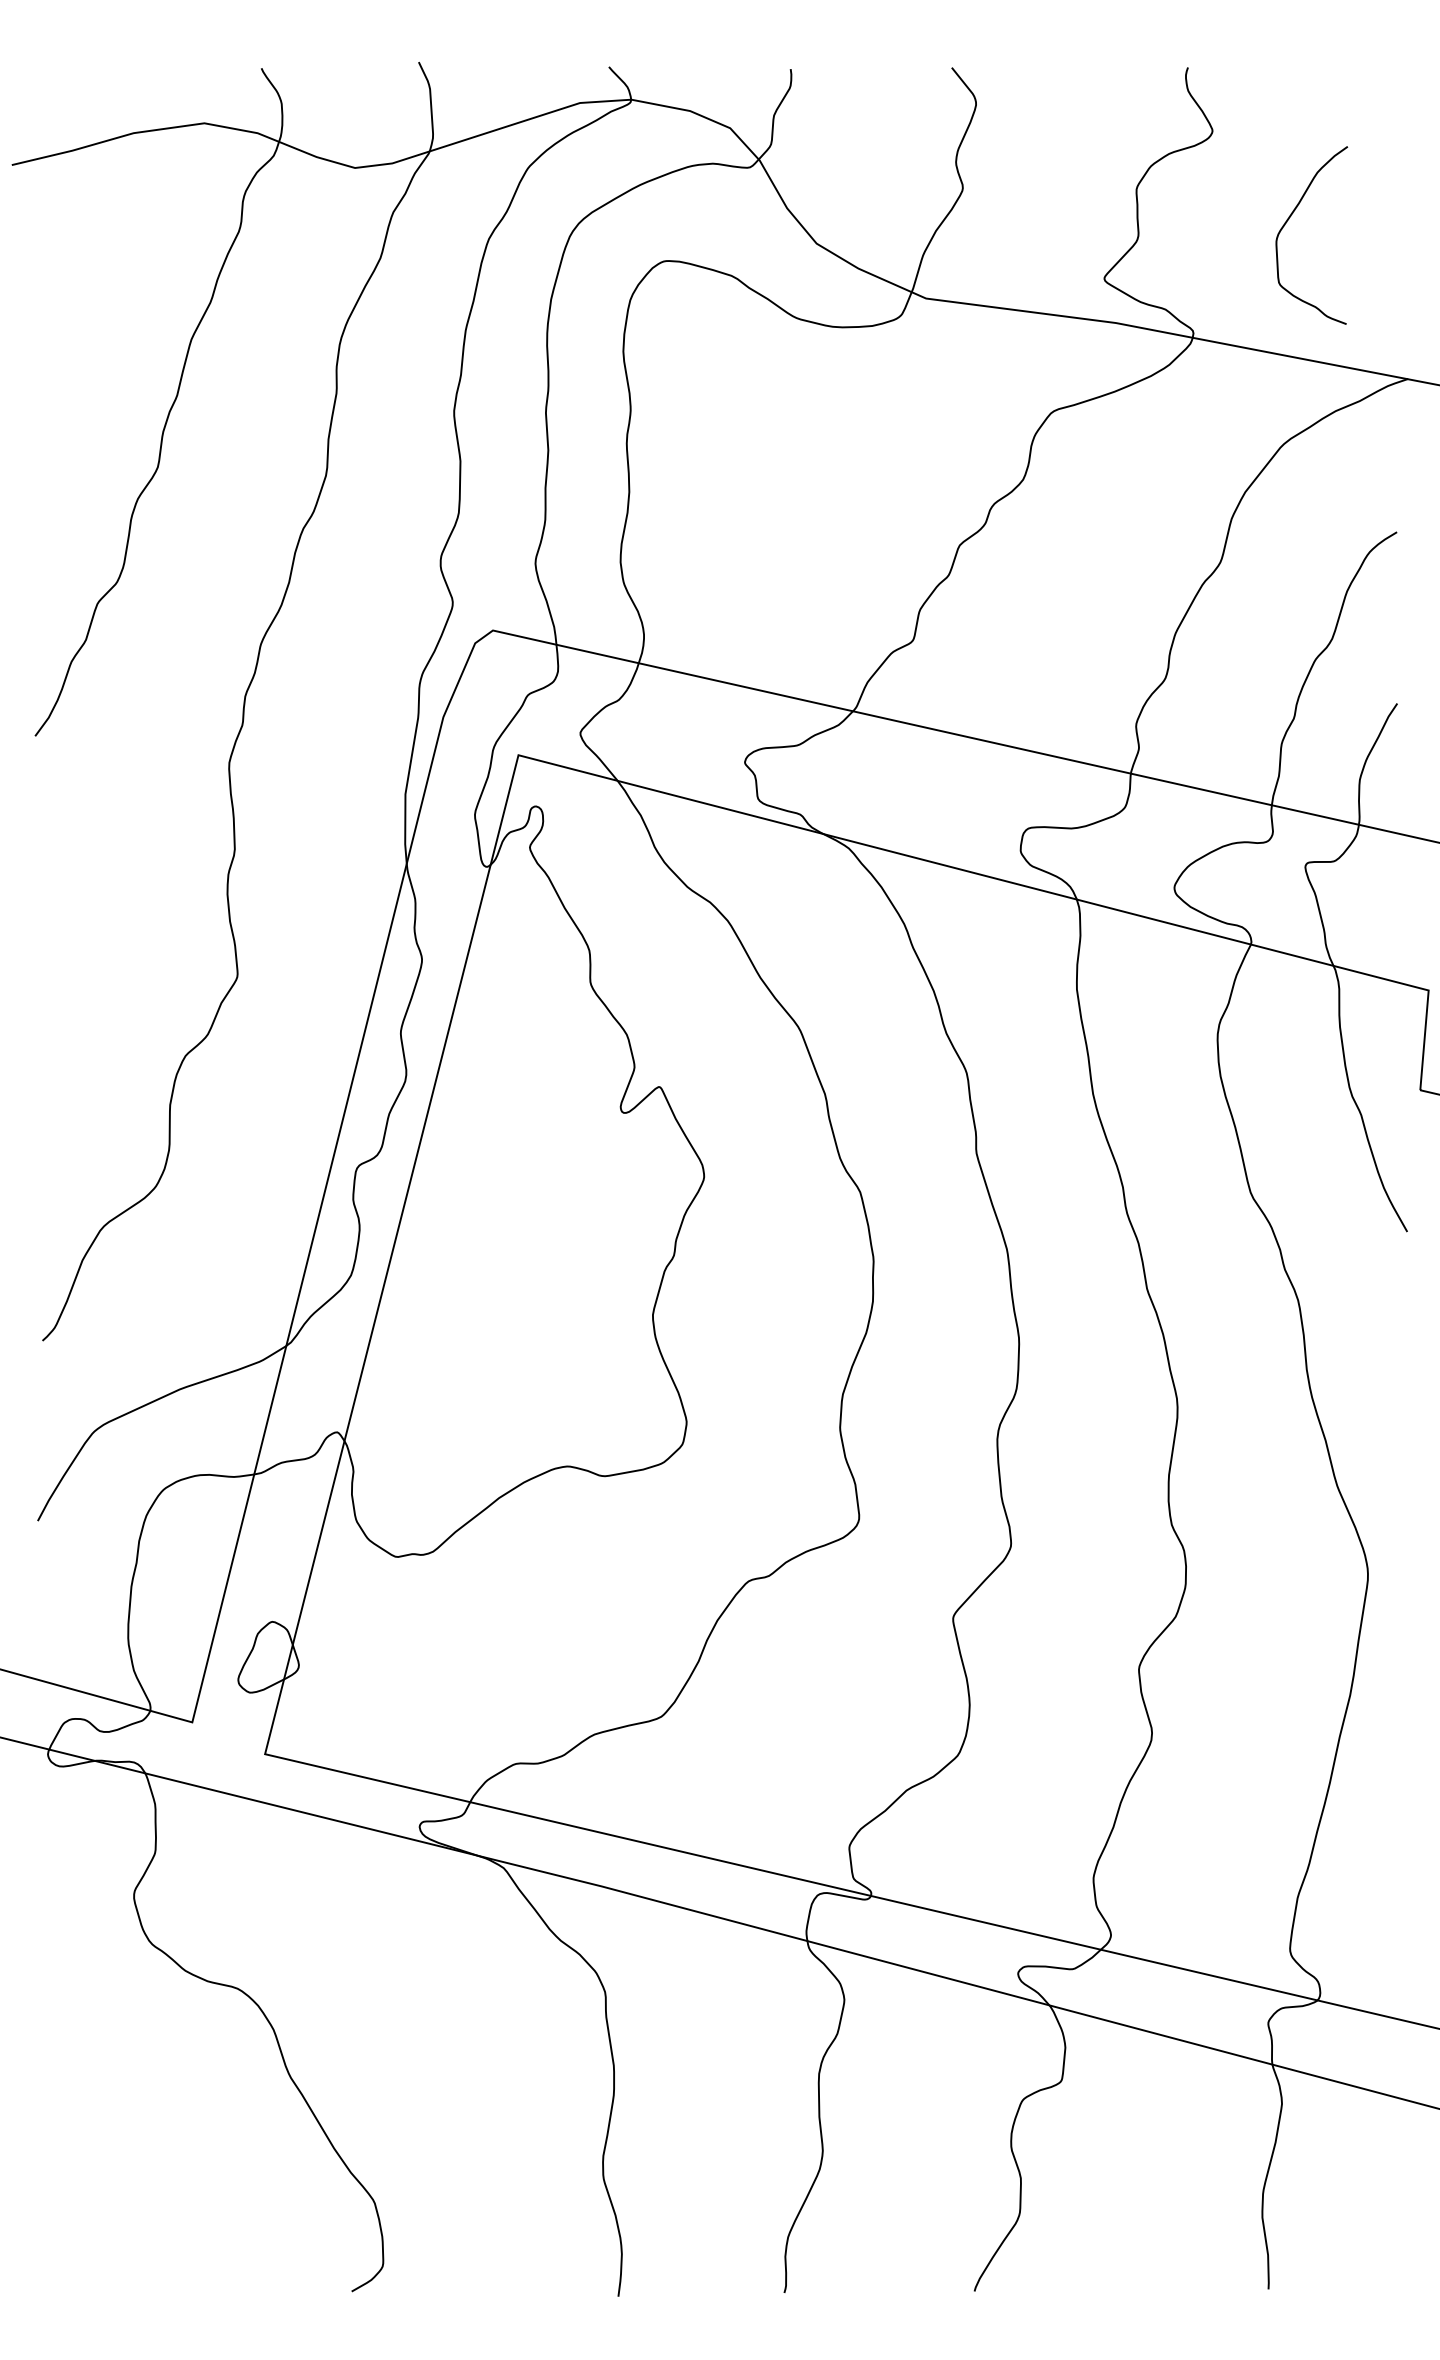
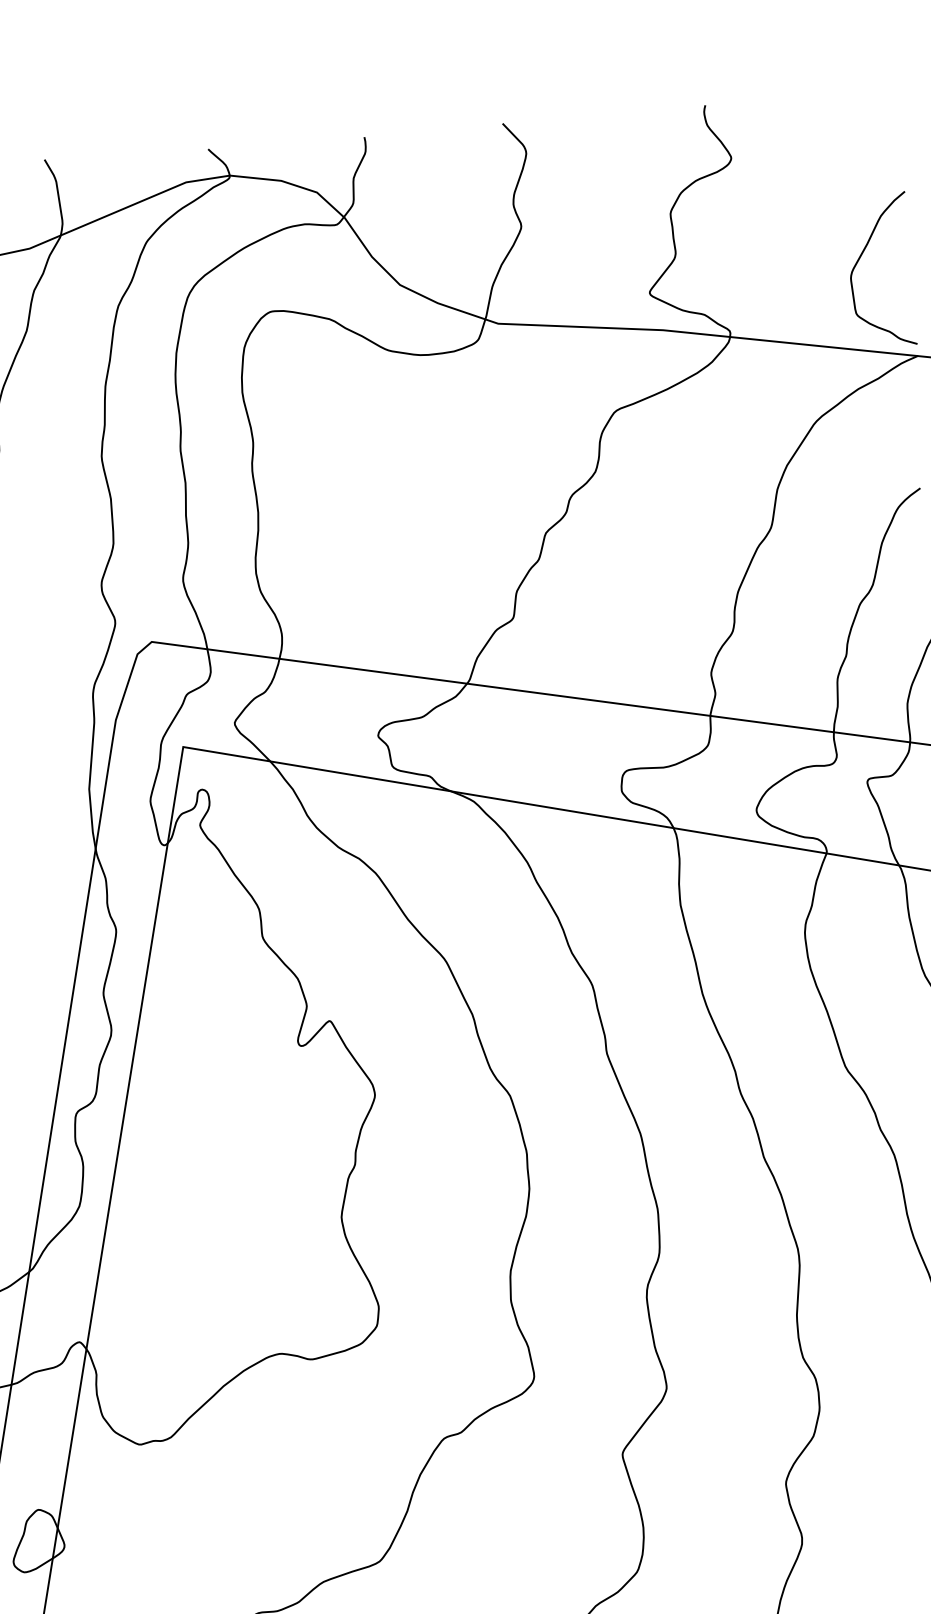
curve: (1289, 219) -> (860, 258), moved

